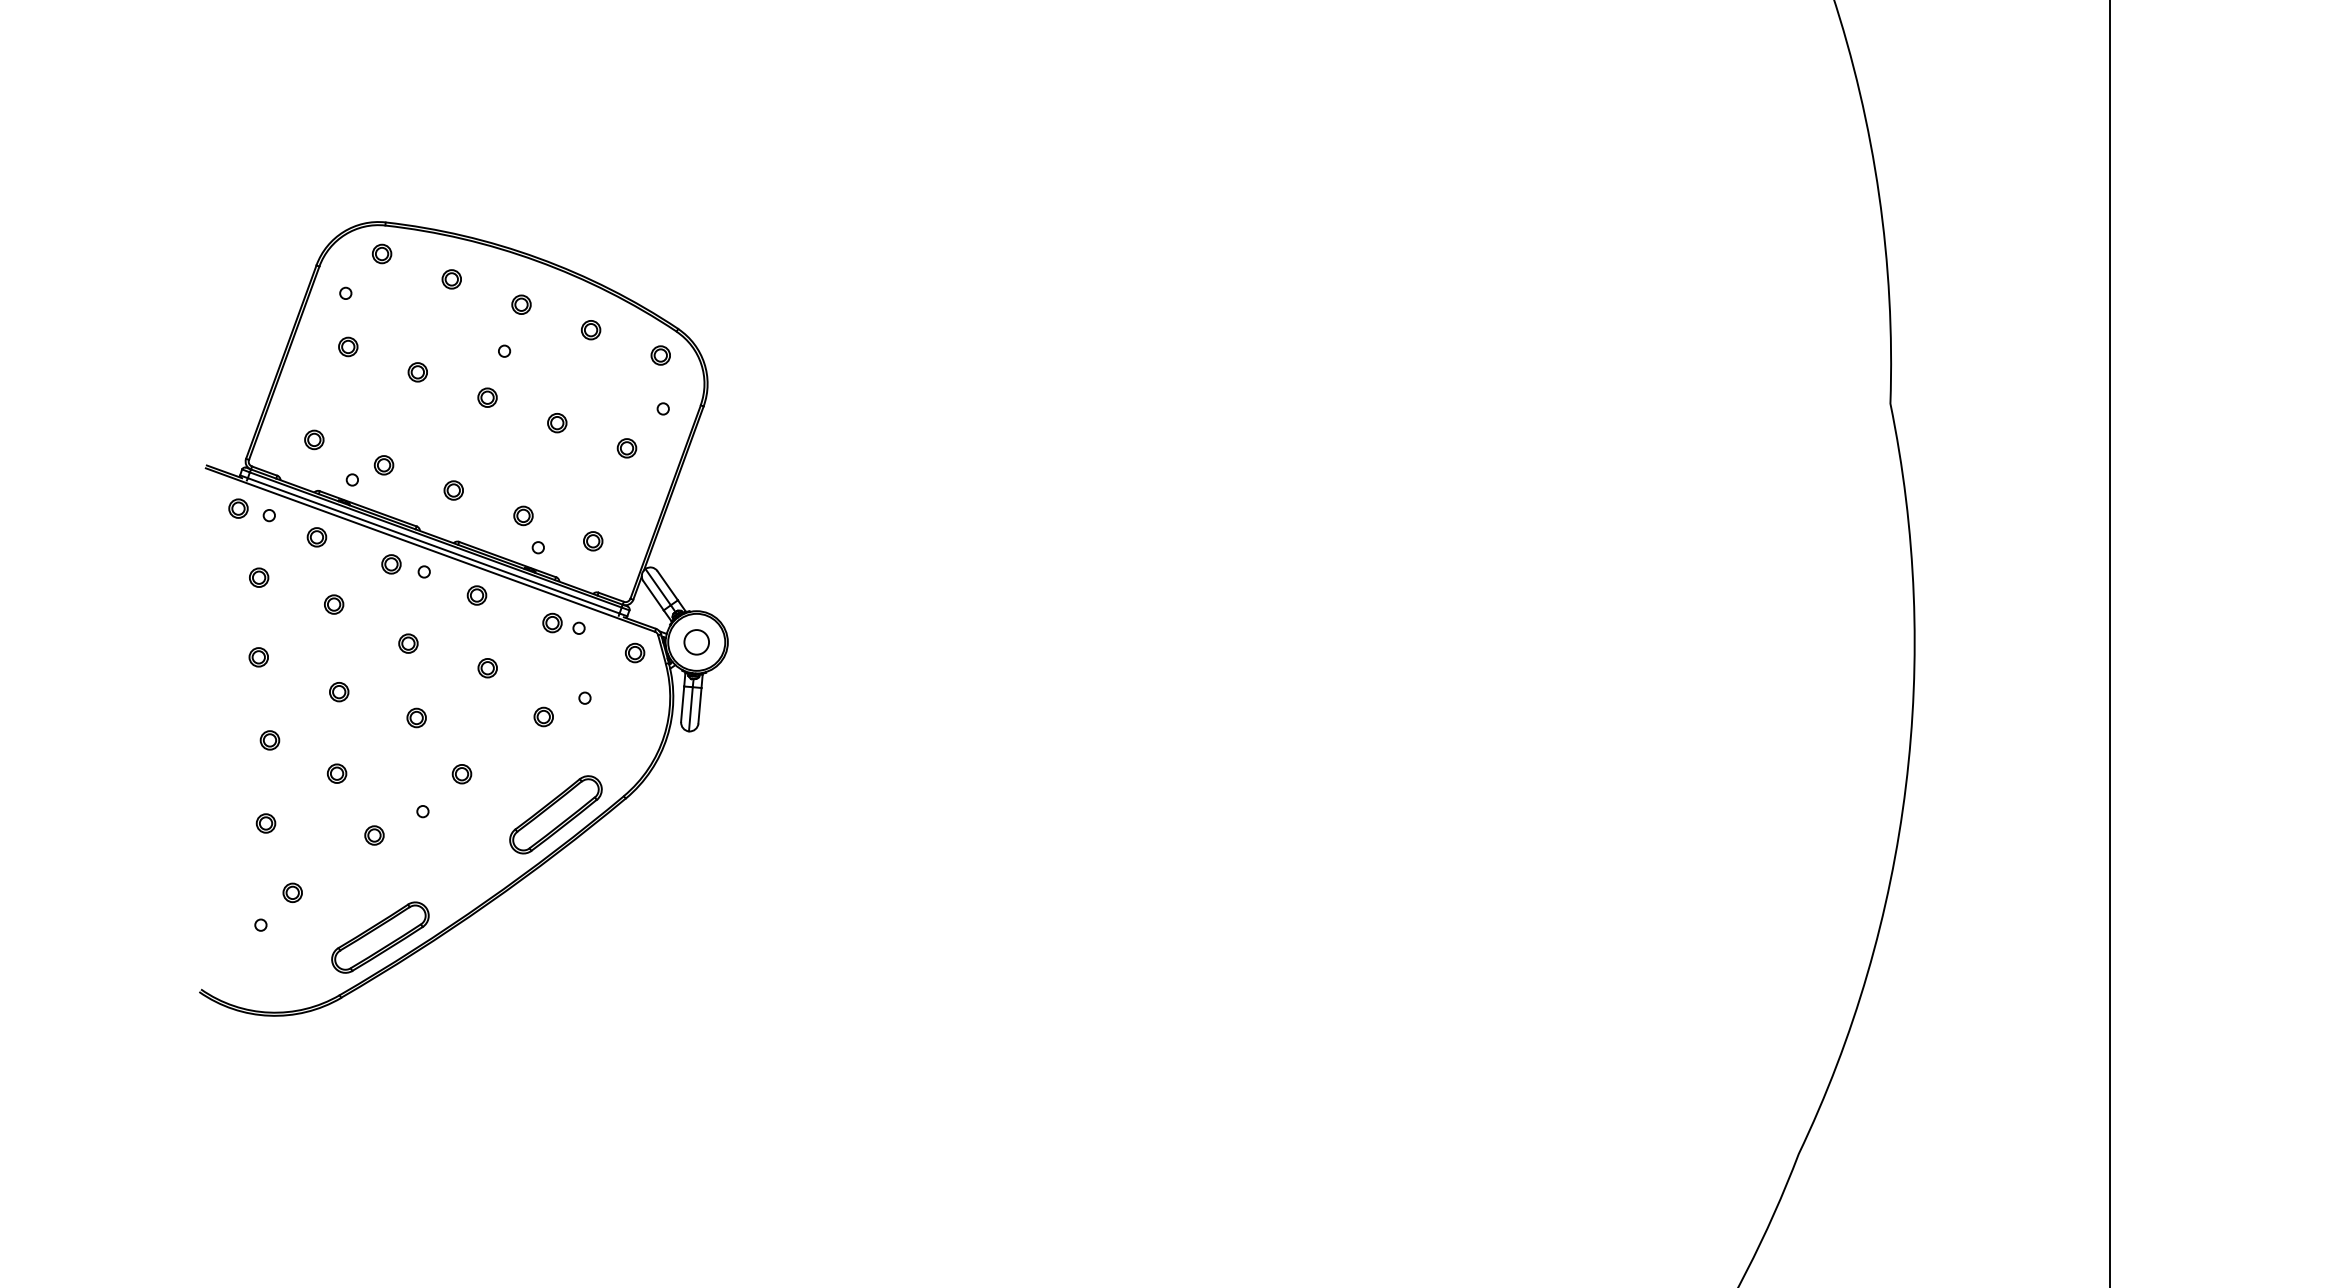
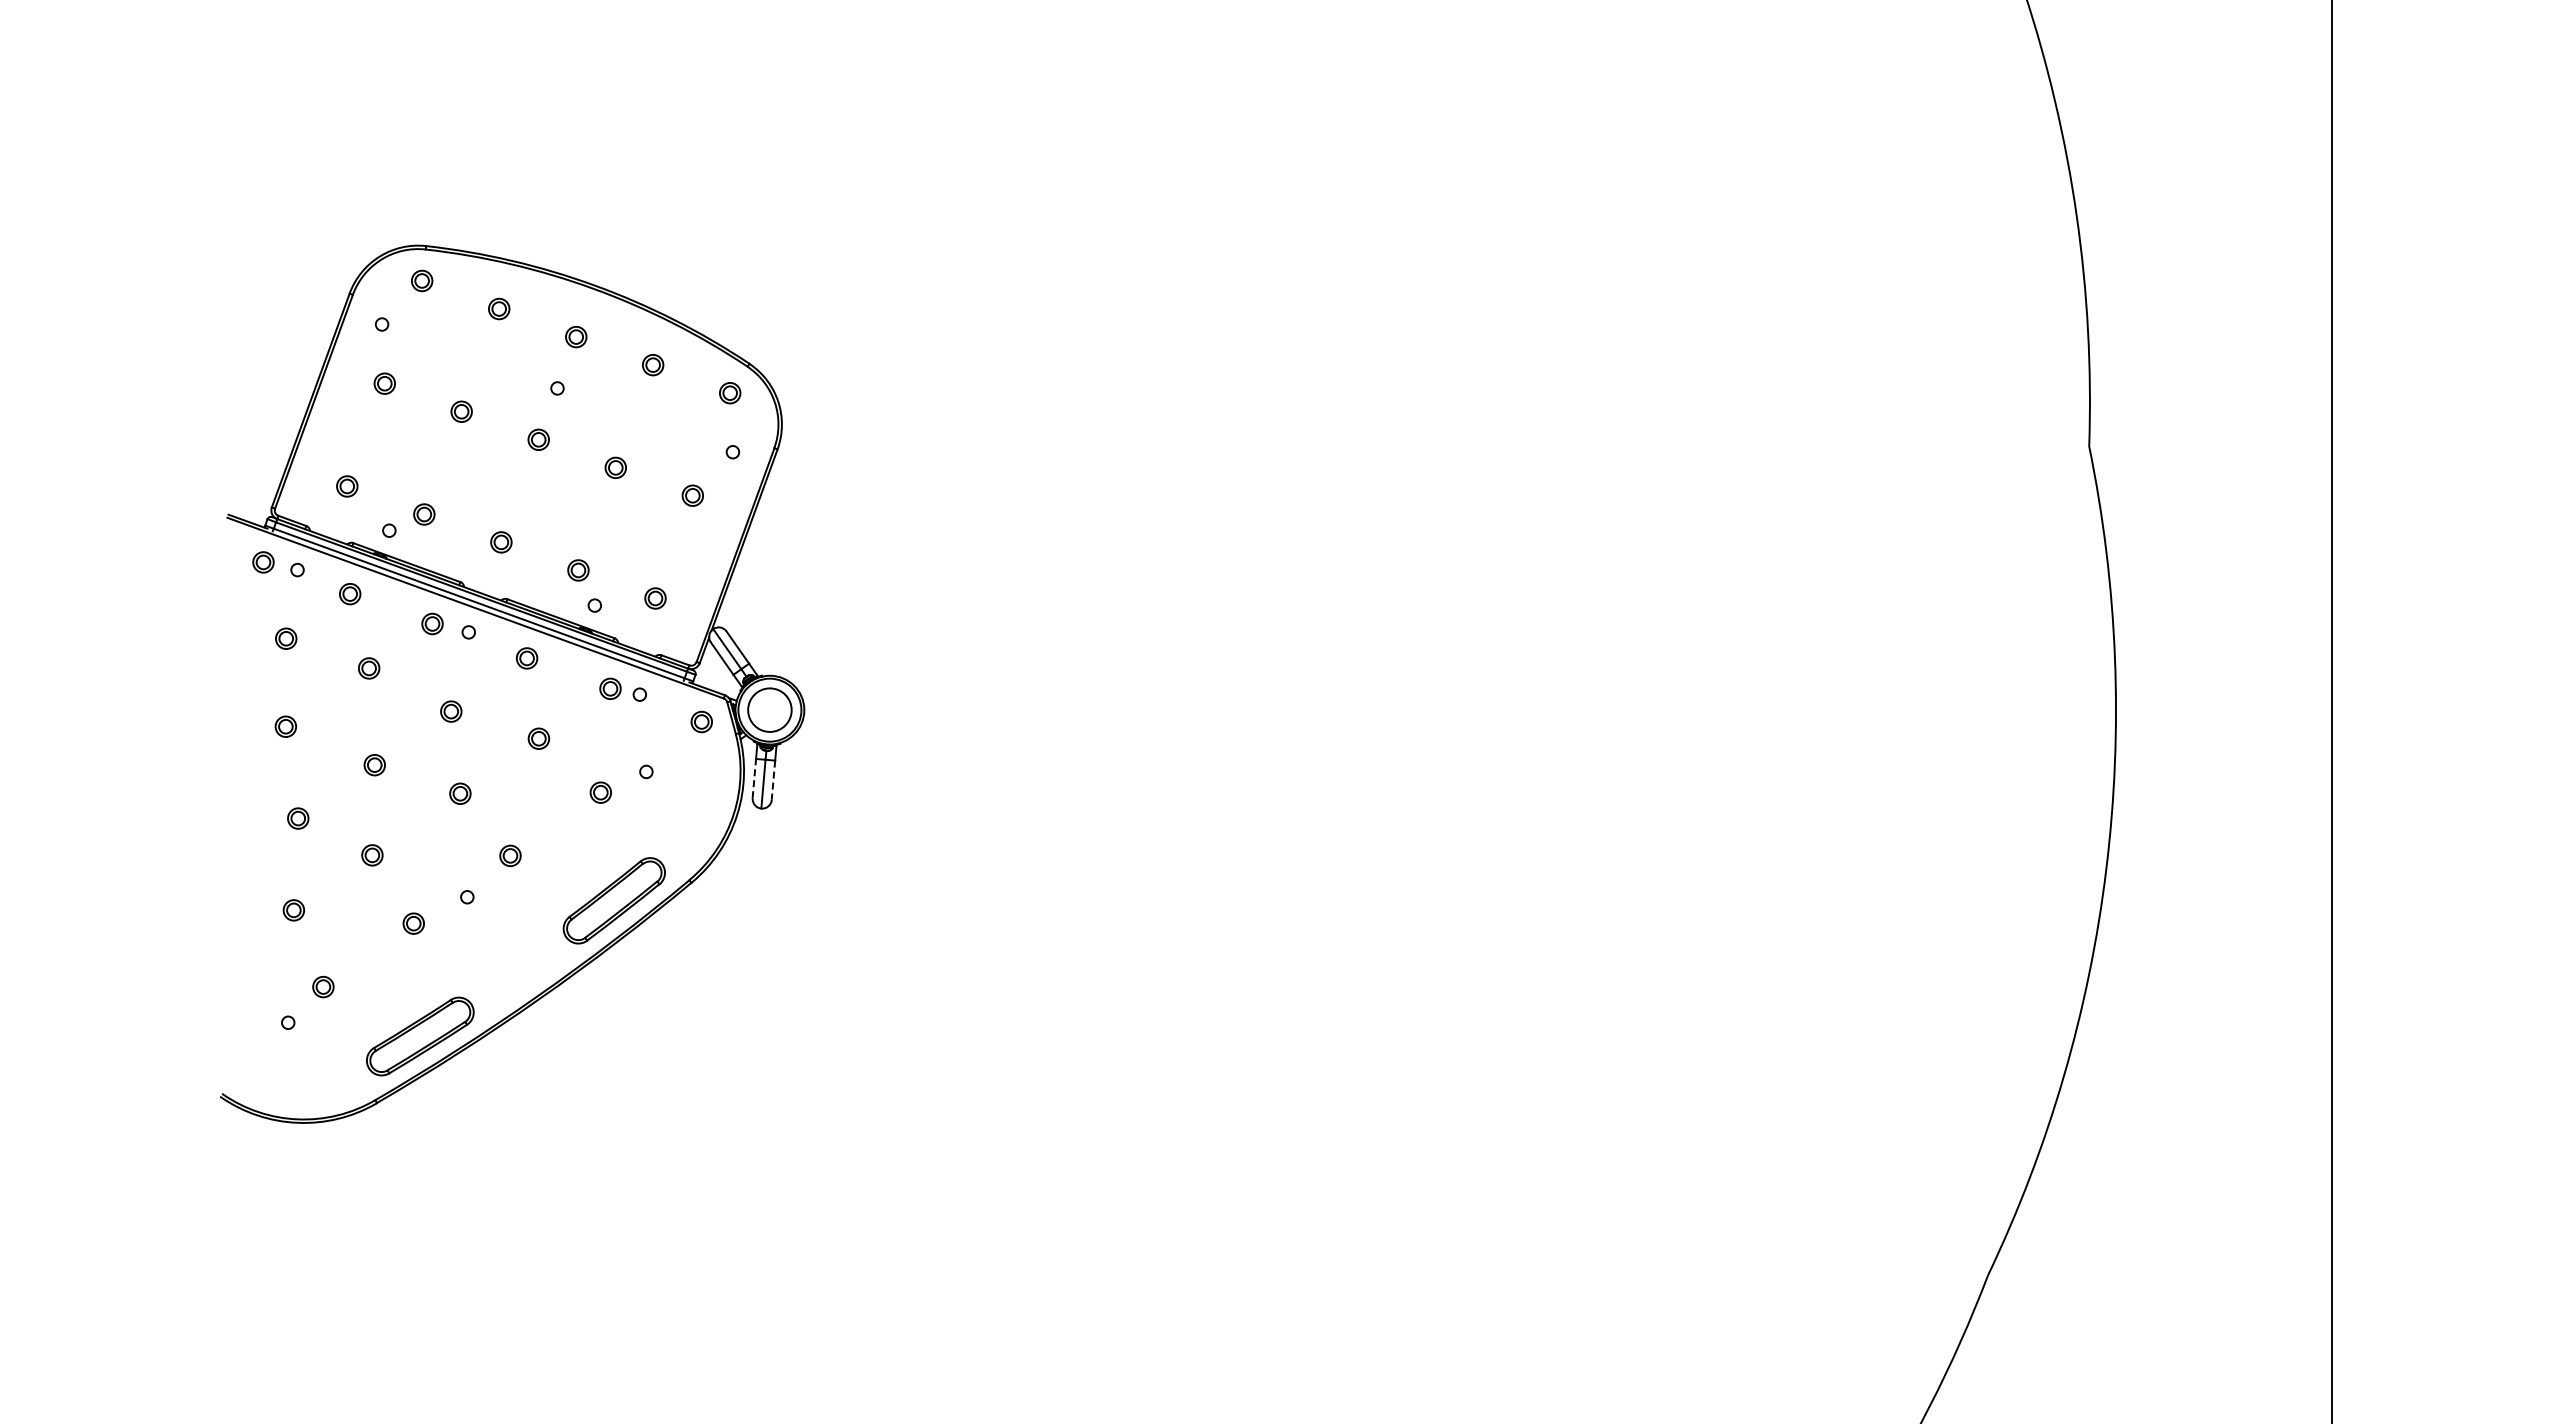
circle: (696, 641) -> (769, 709), size x1.6
line: (682, 704) -> (754, 778), solid -> dashed
line: (699, 705) -> (773, 780), solid -> dashed

